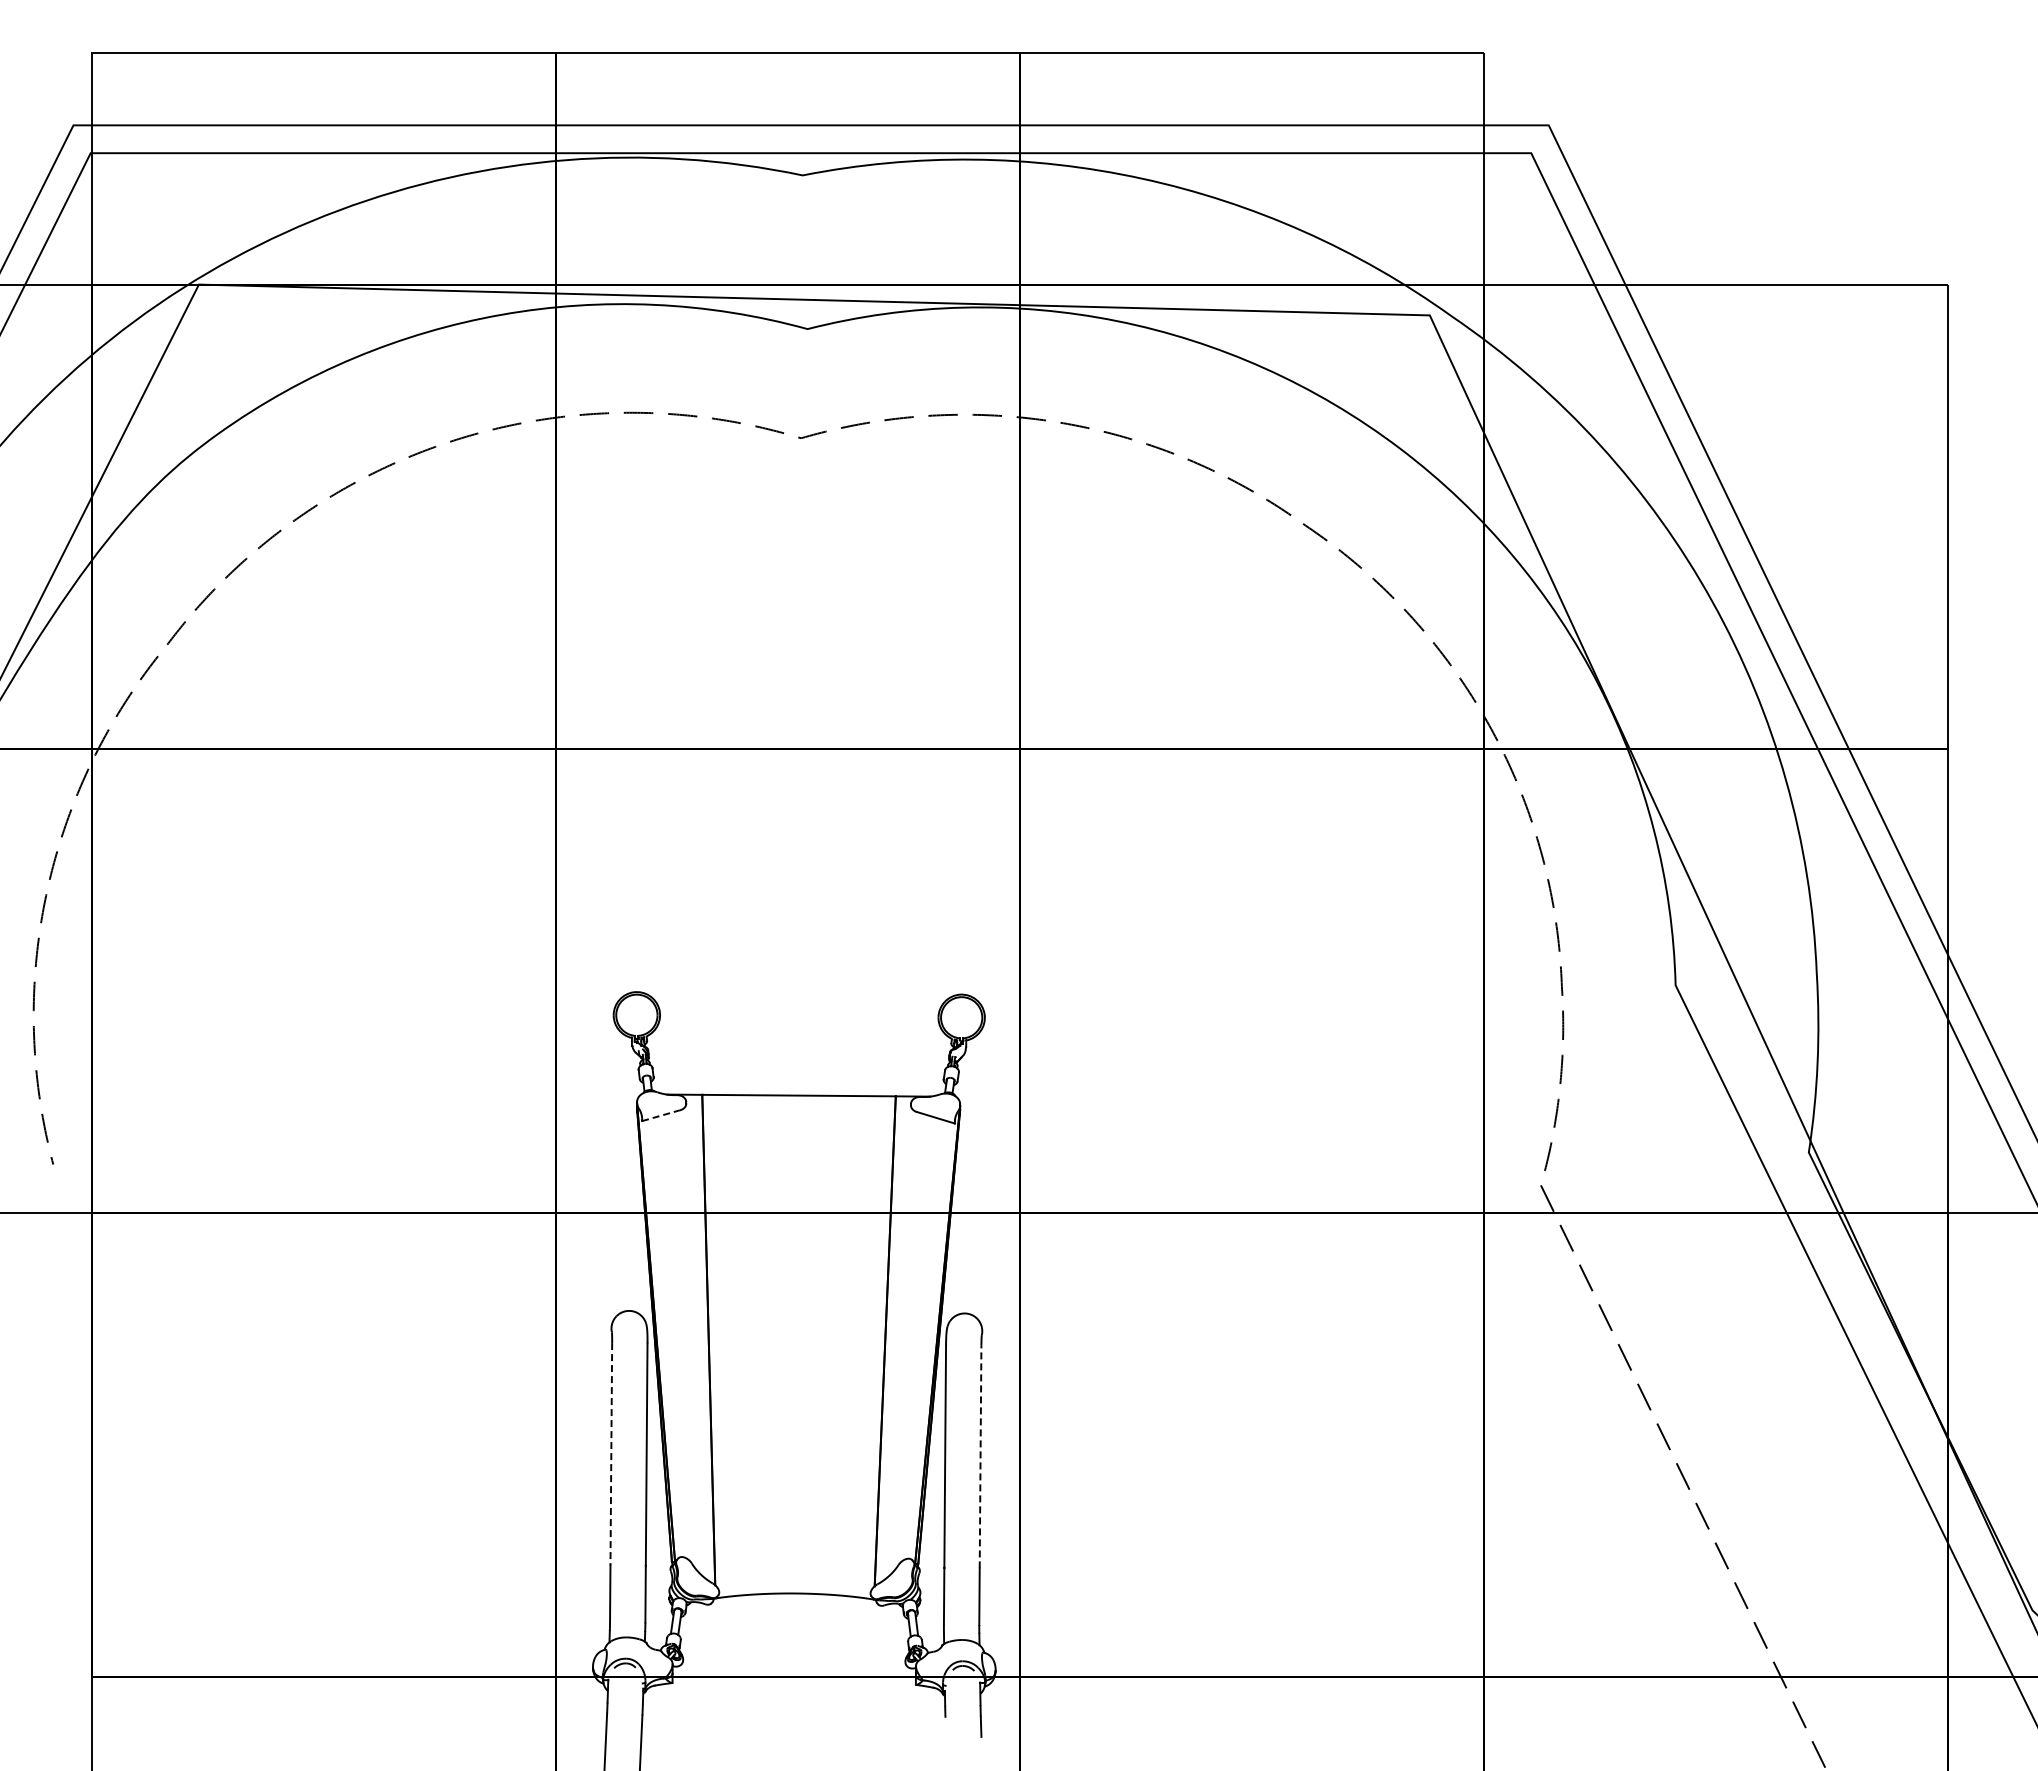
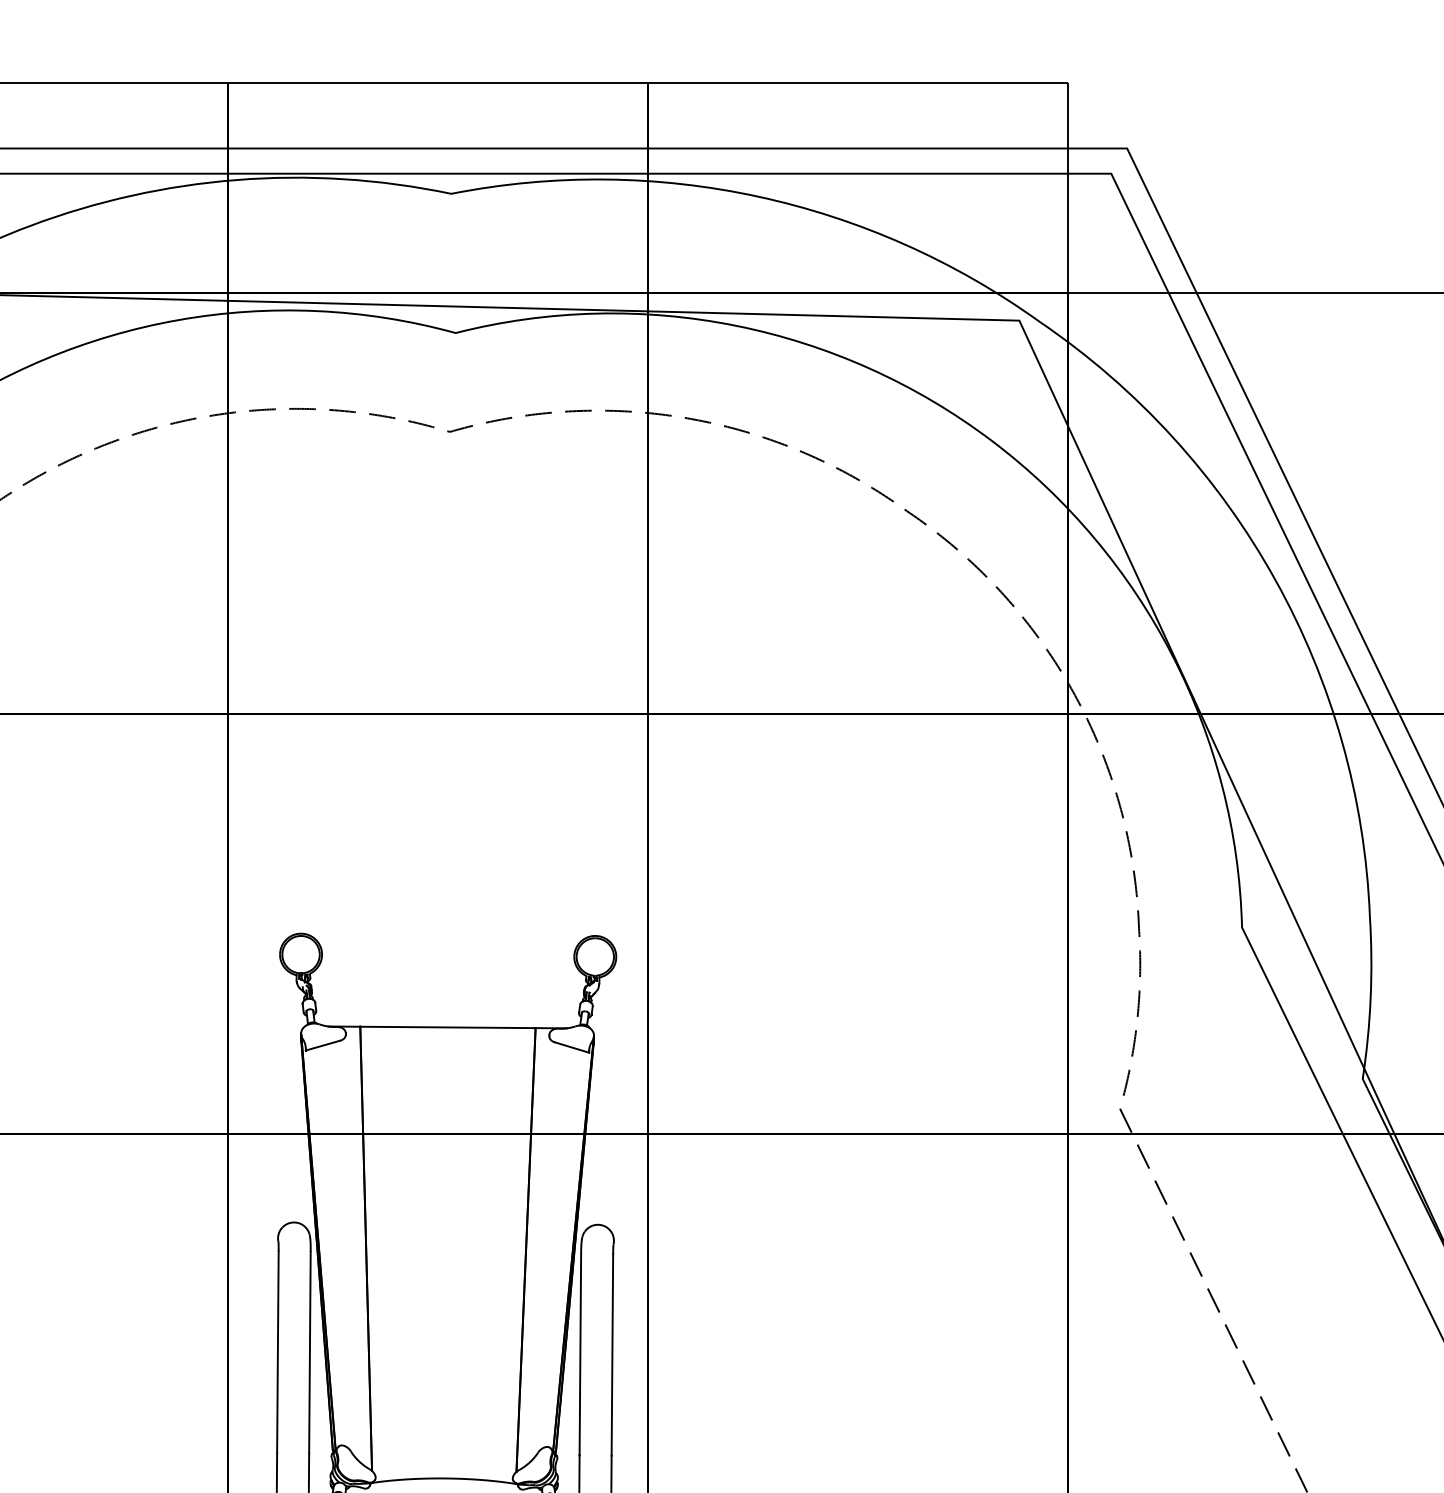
line: (660, 1115) -> (322, 1045), dashed -> solid
line: (611, 1454) -> (278, 1352), dashed -> solid
line: (980, 1456) -> (612, 1354), dashed -> solid

